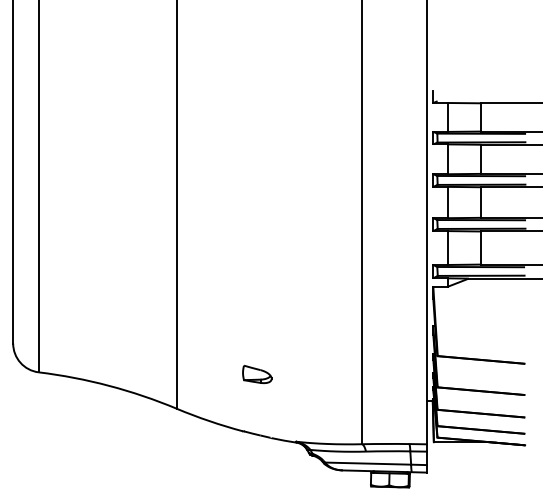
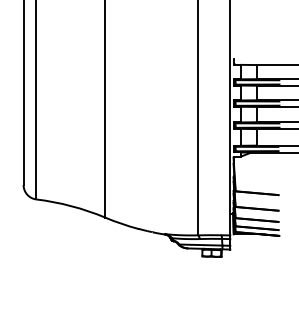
part: (257, 374) -> (145, 200), removed

